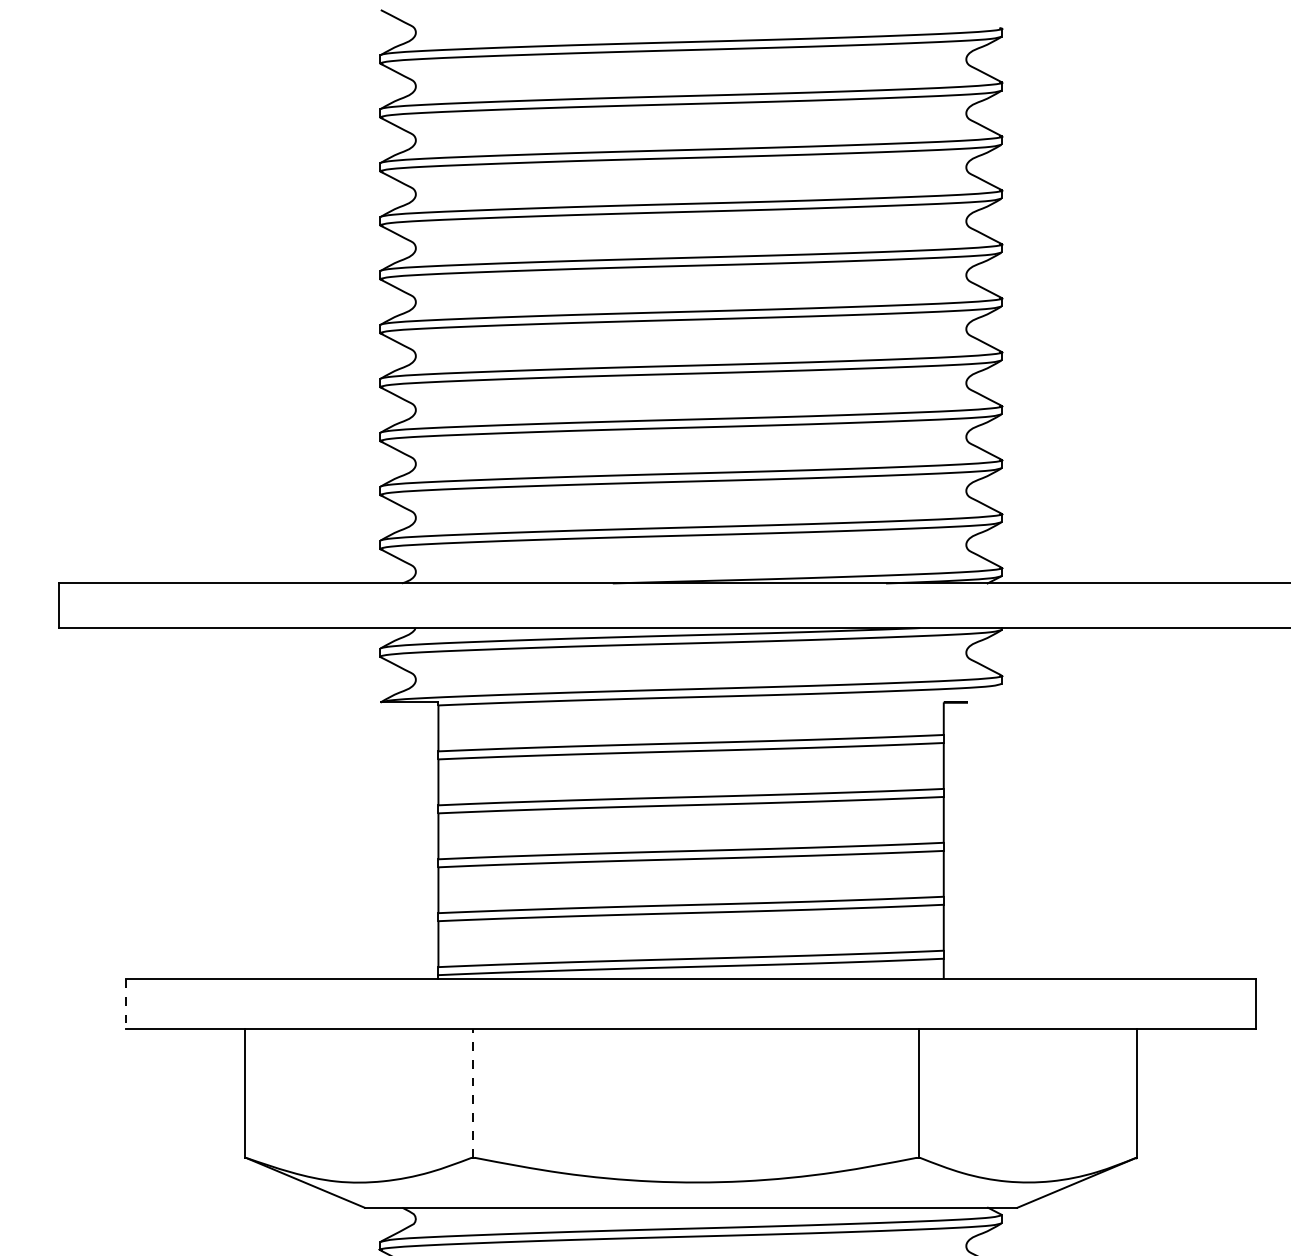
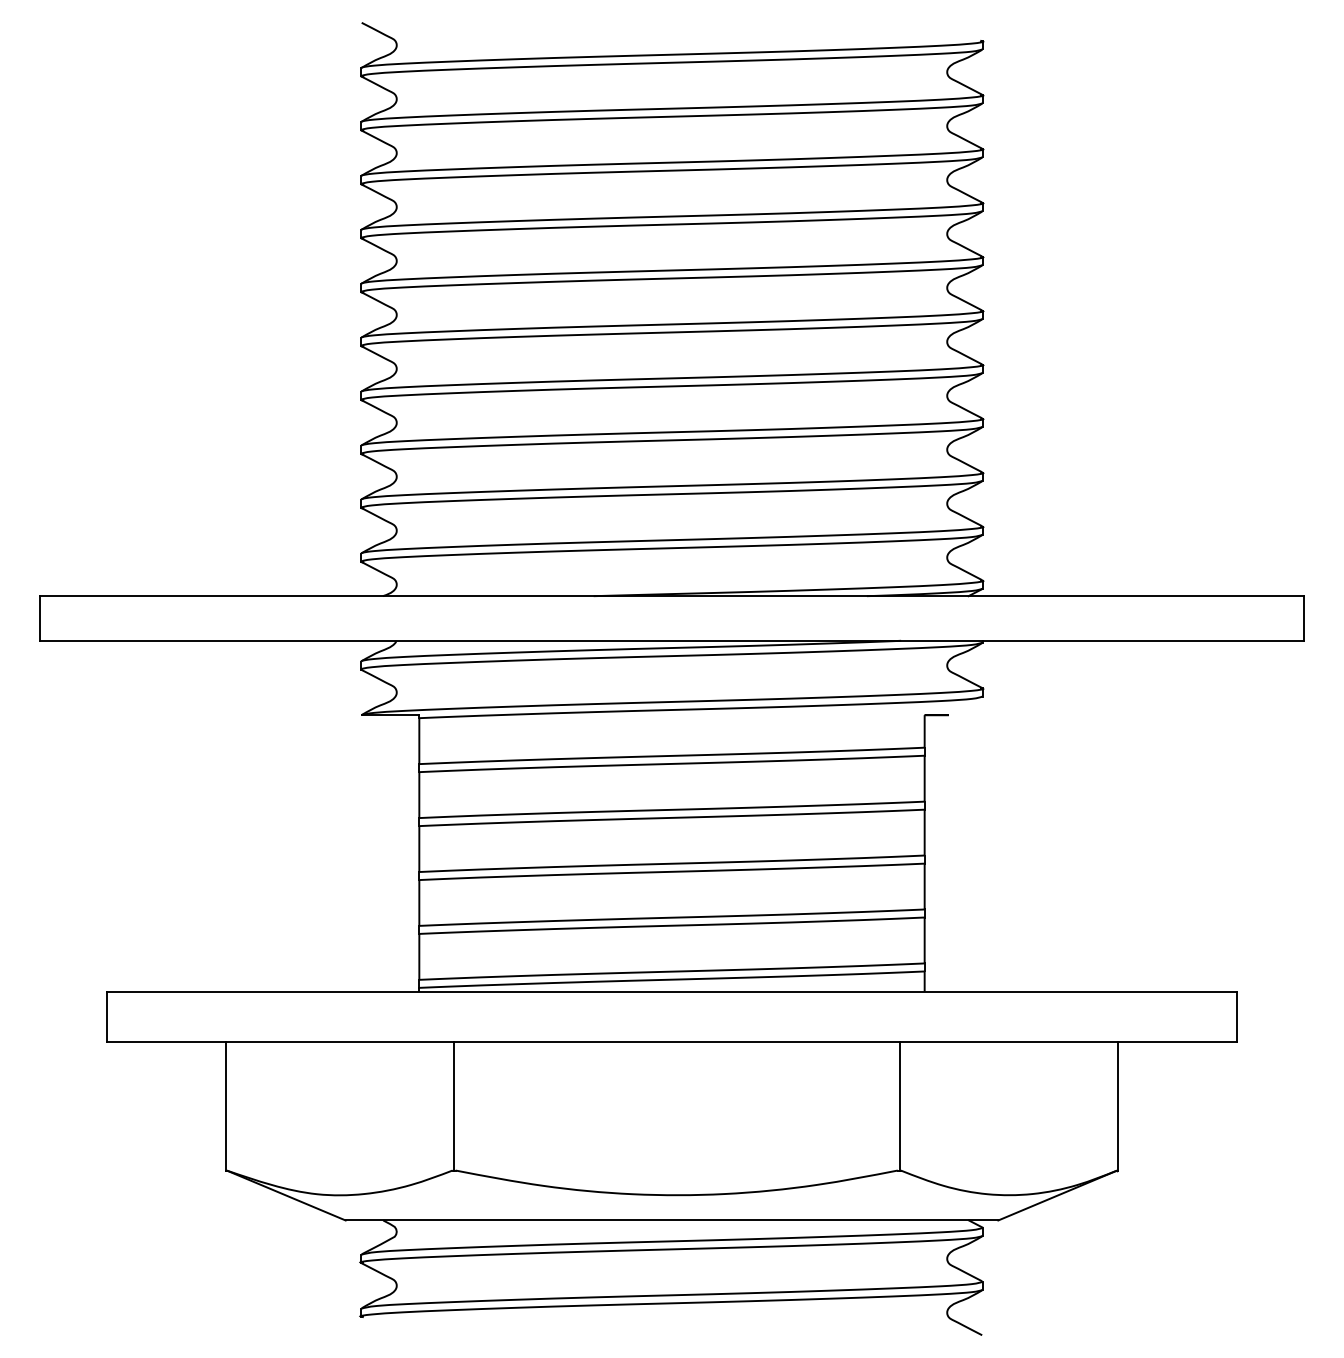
line: (126, 1004) -> (107, 1017), dashed -> solid
line: (472, 1092) -> (453, 1105), dashed -> solid

